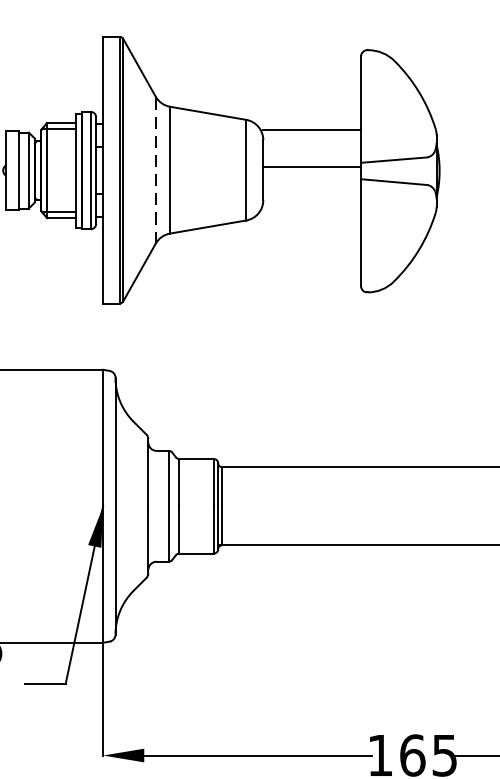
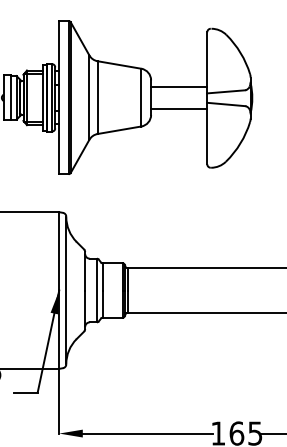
line: (312, 129) -> (179, 86), moved
line: (312, 168) -> (179, 109), moved
line: (155, 169) -> (89, 97), dashed -> solid

